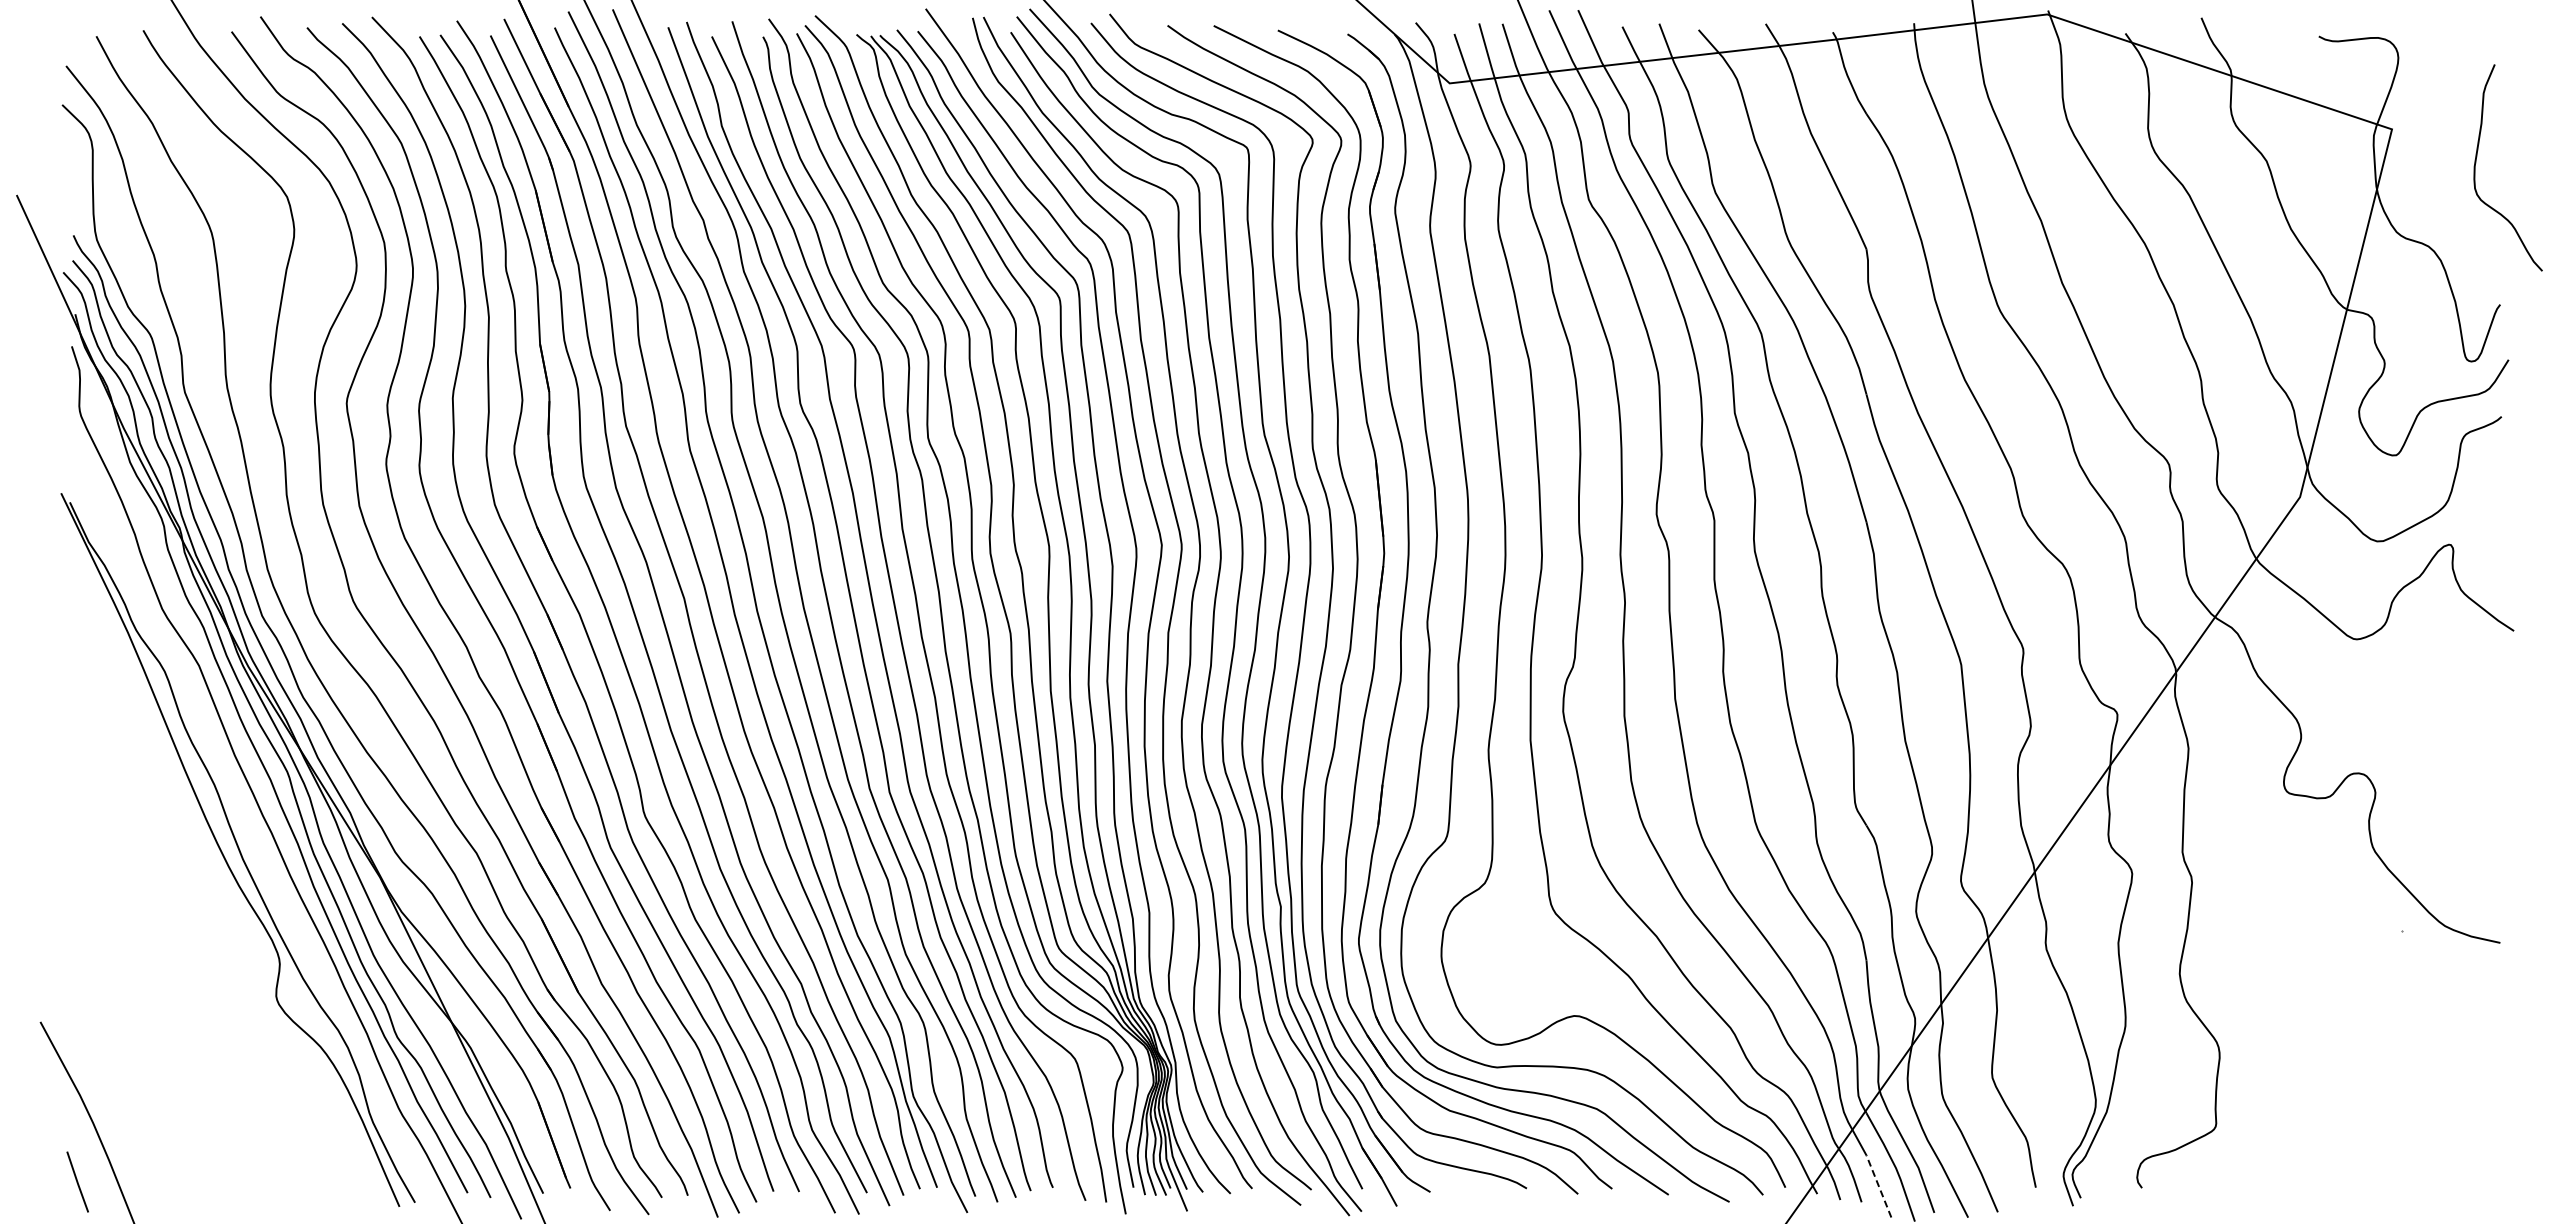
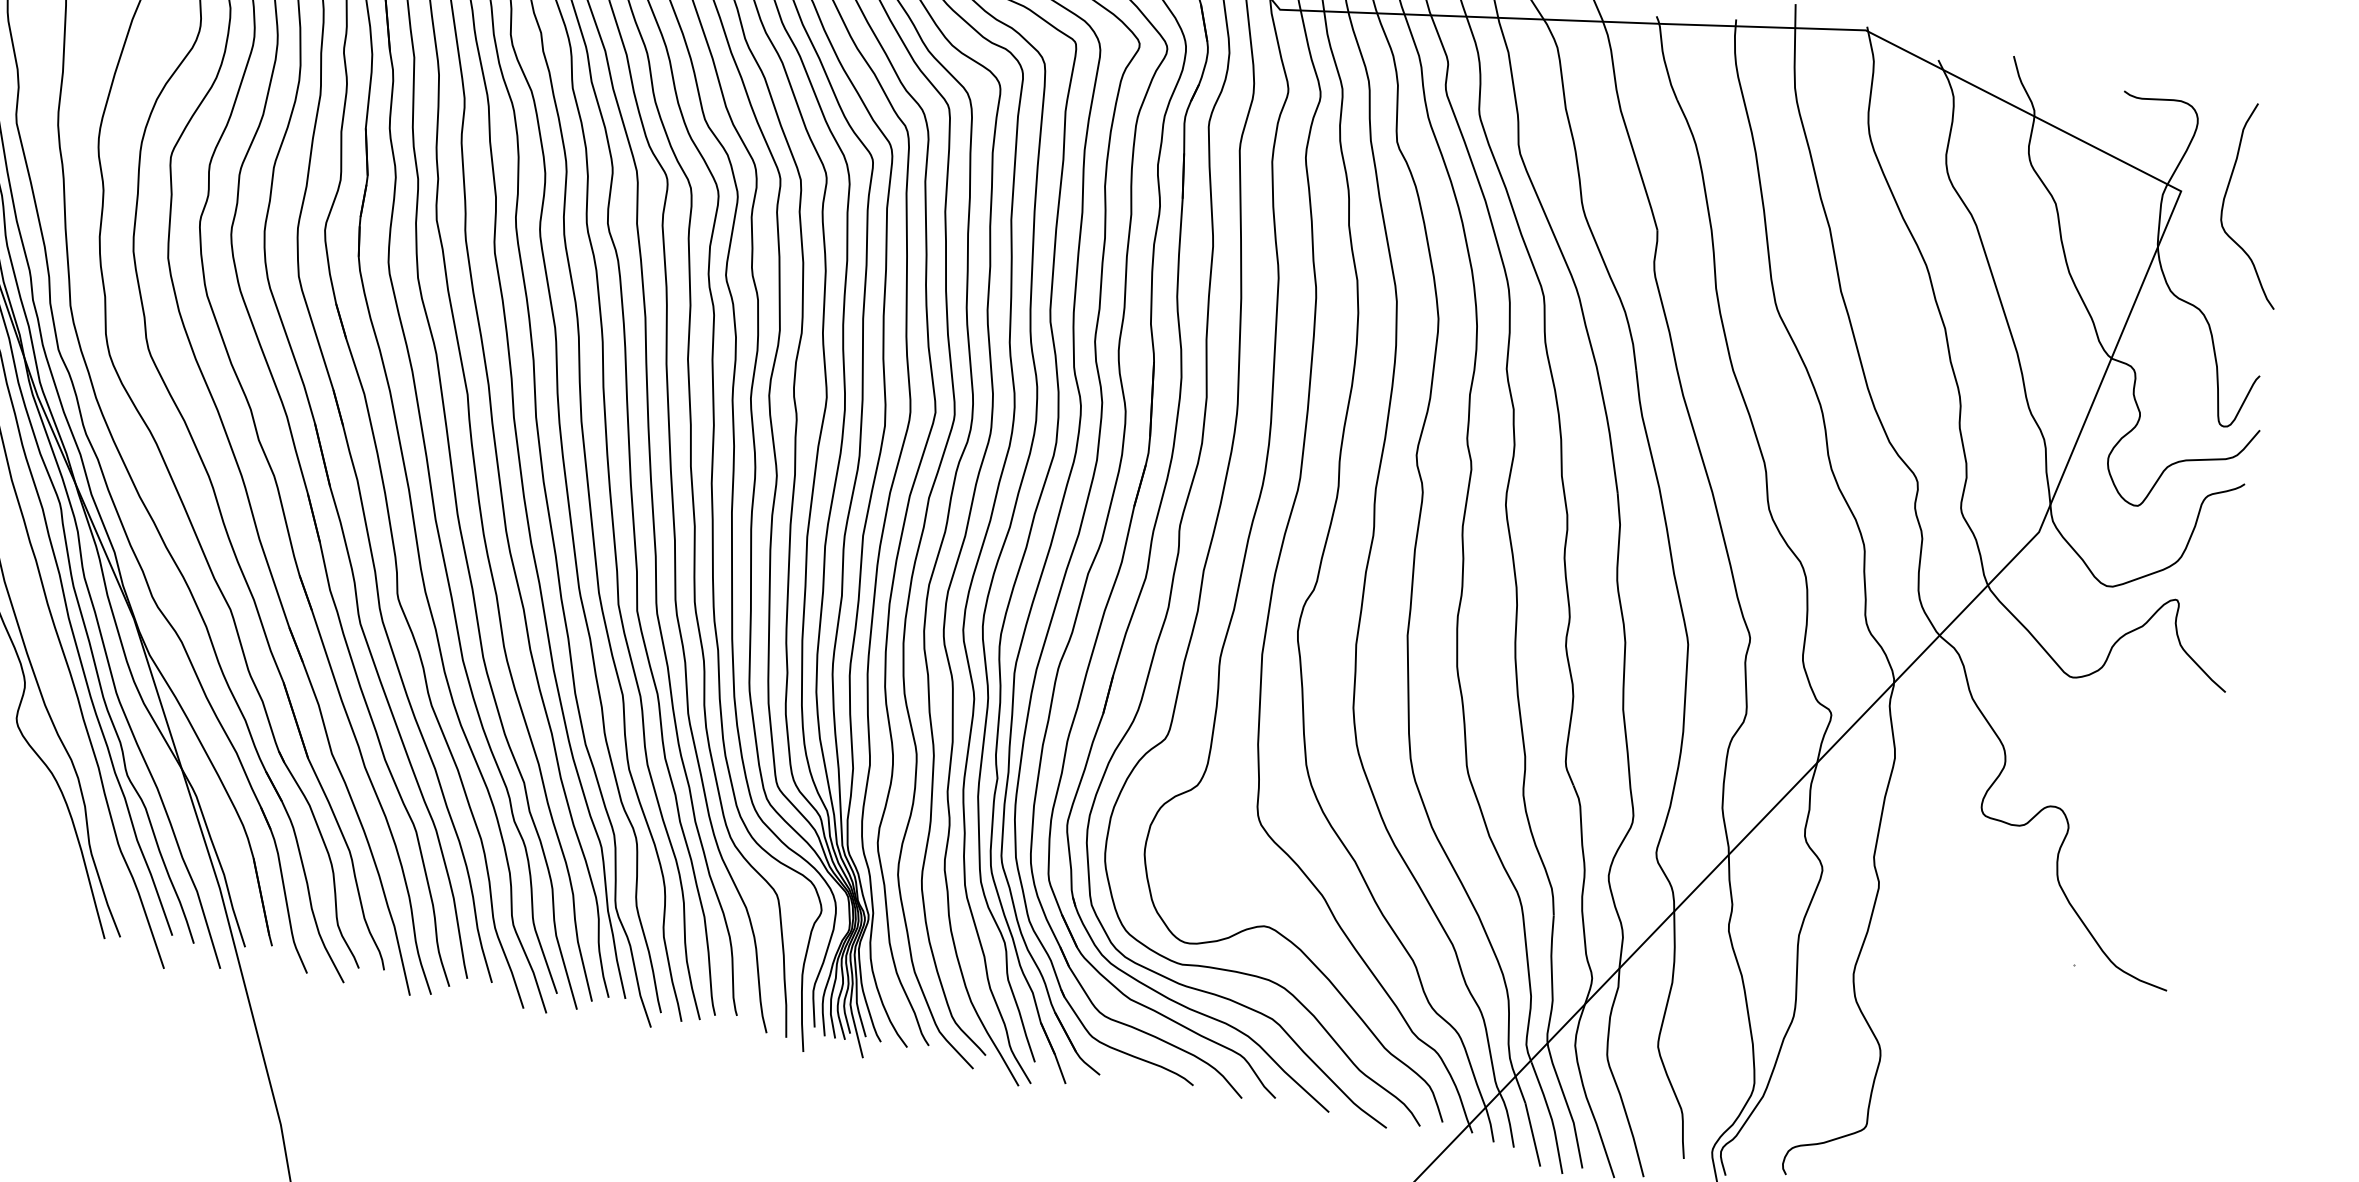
curve: (2476, 163) -> (2226, 196), moved
line: (1878, 1186) -> (1532, 1134), dashed -> solid

